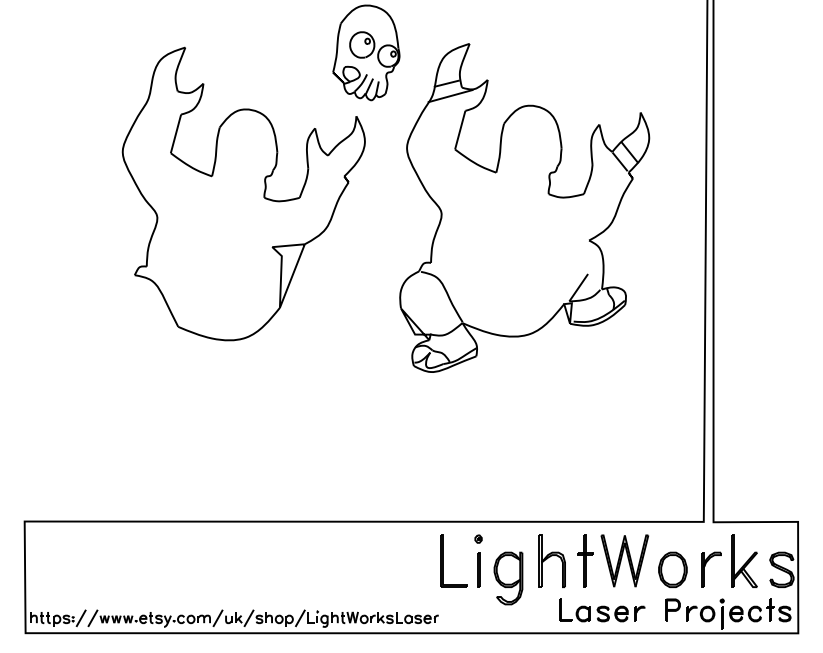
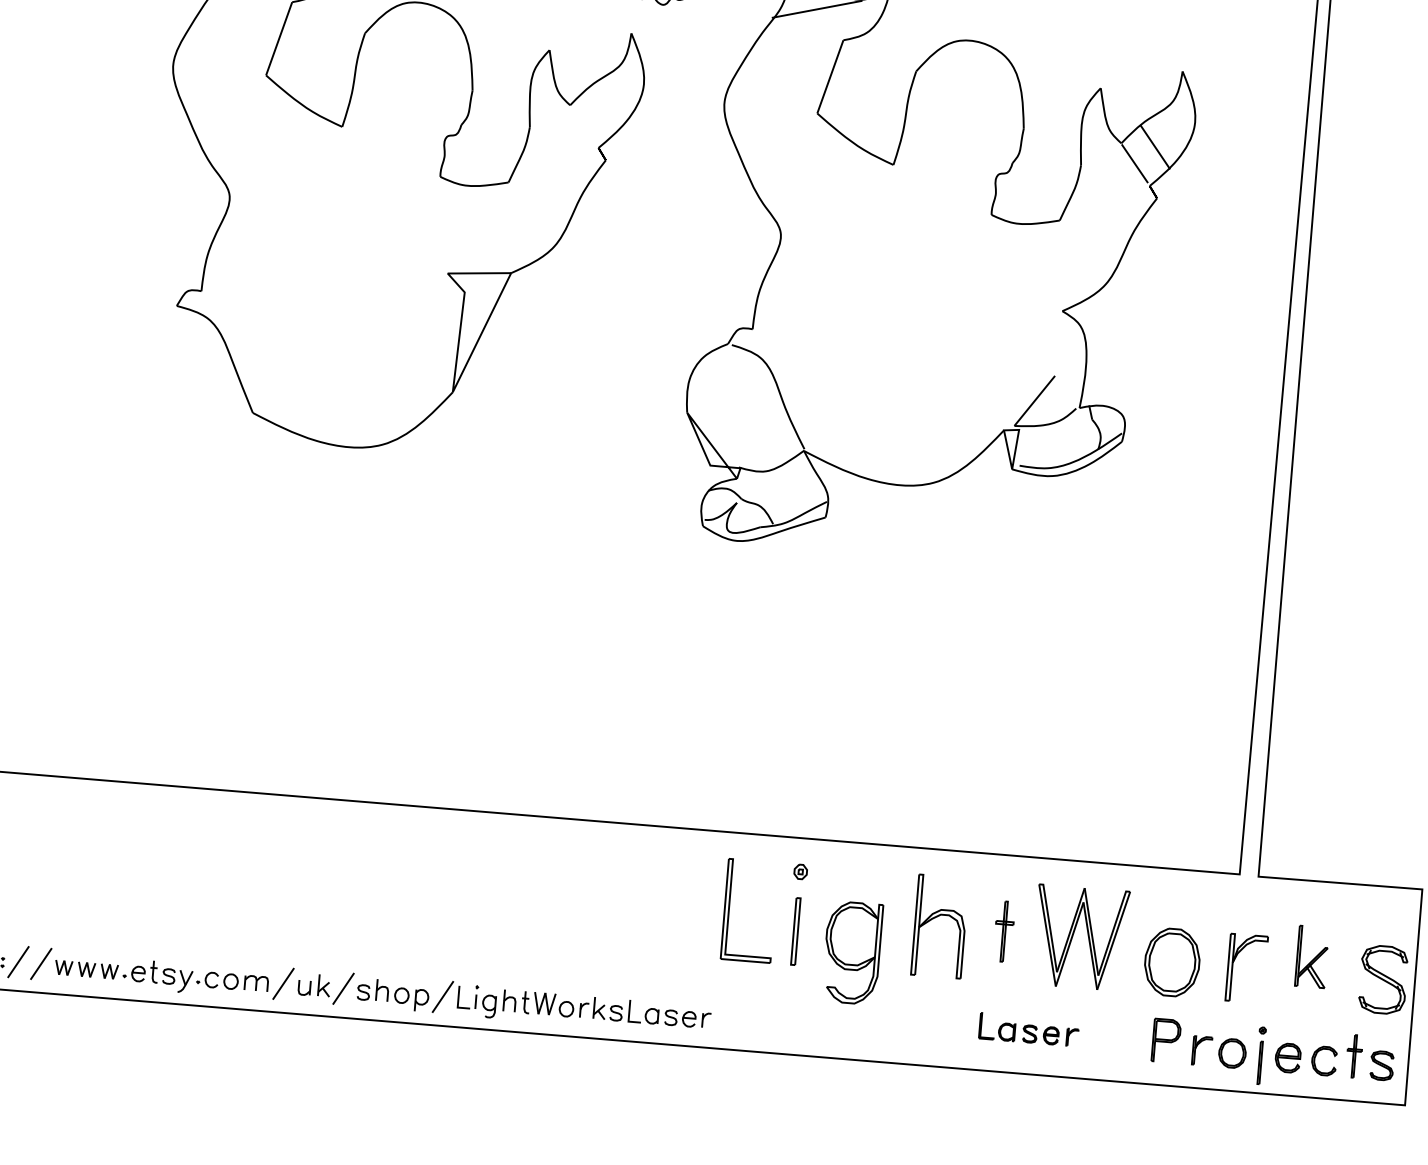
part: (585, 560) -> (1004, 930), size x0.6
part: (744, 560) -> (1312, 955), size x0.6
part: (602, 610) -> (1029, 1029), size x0.6

